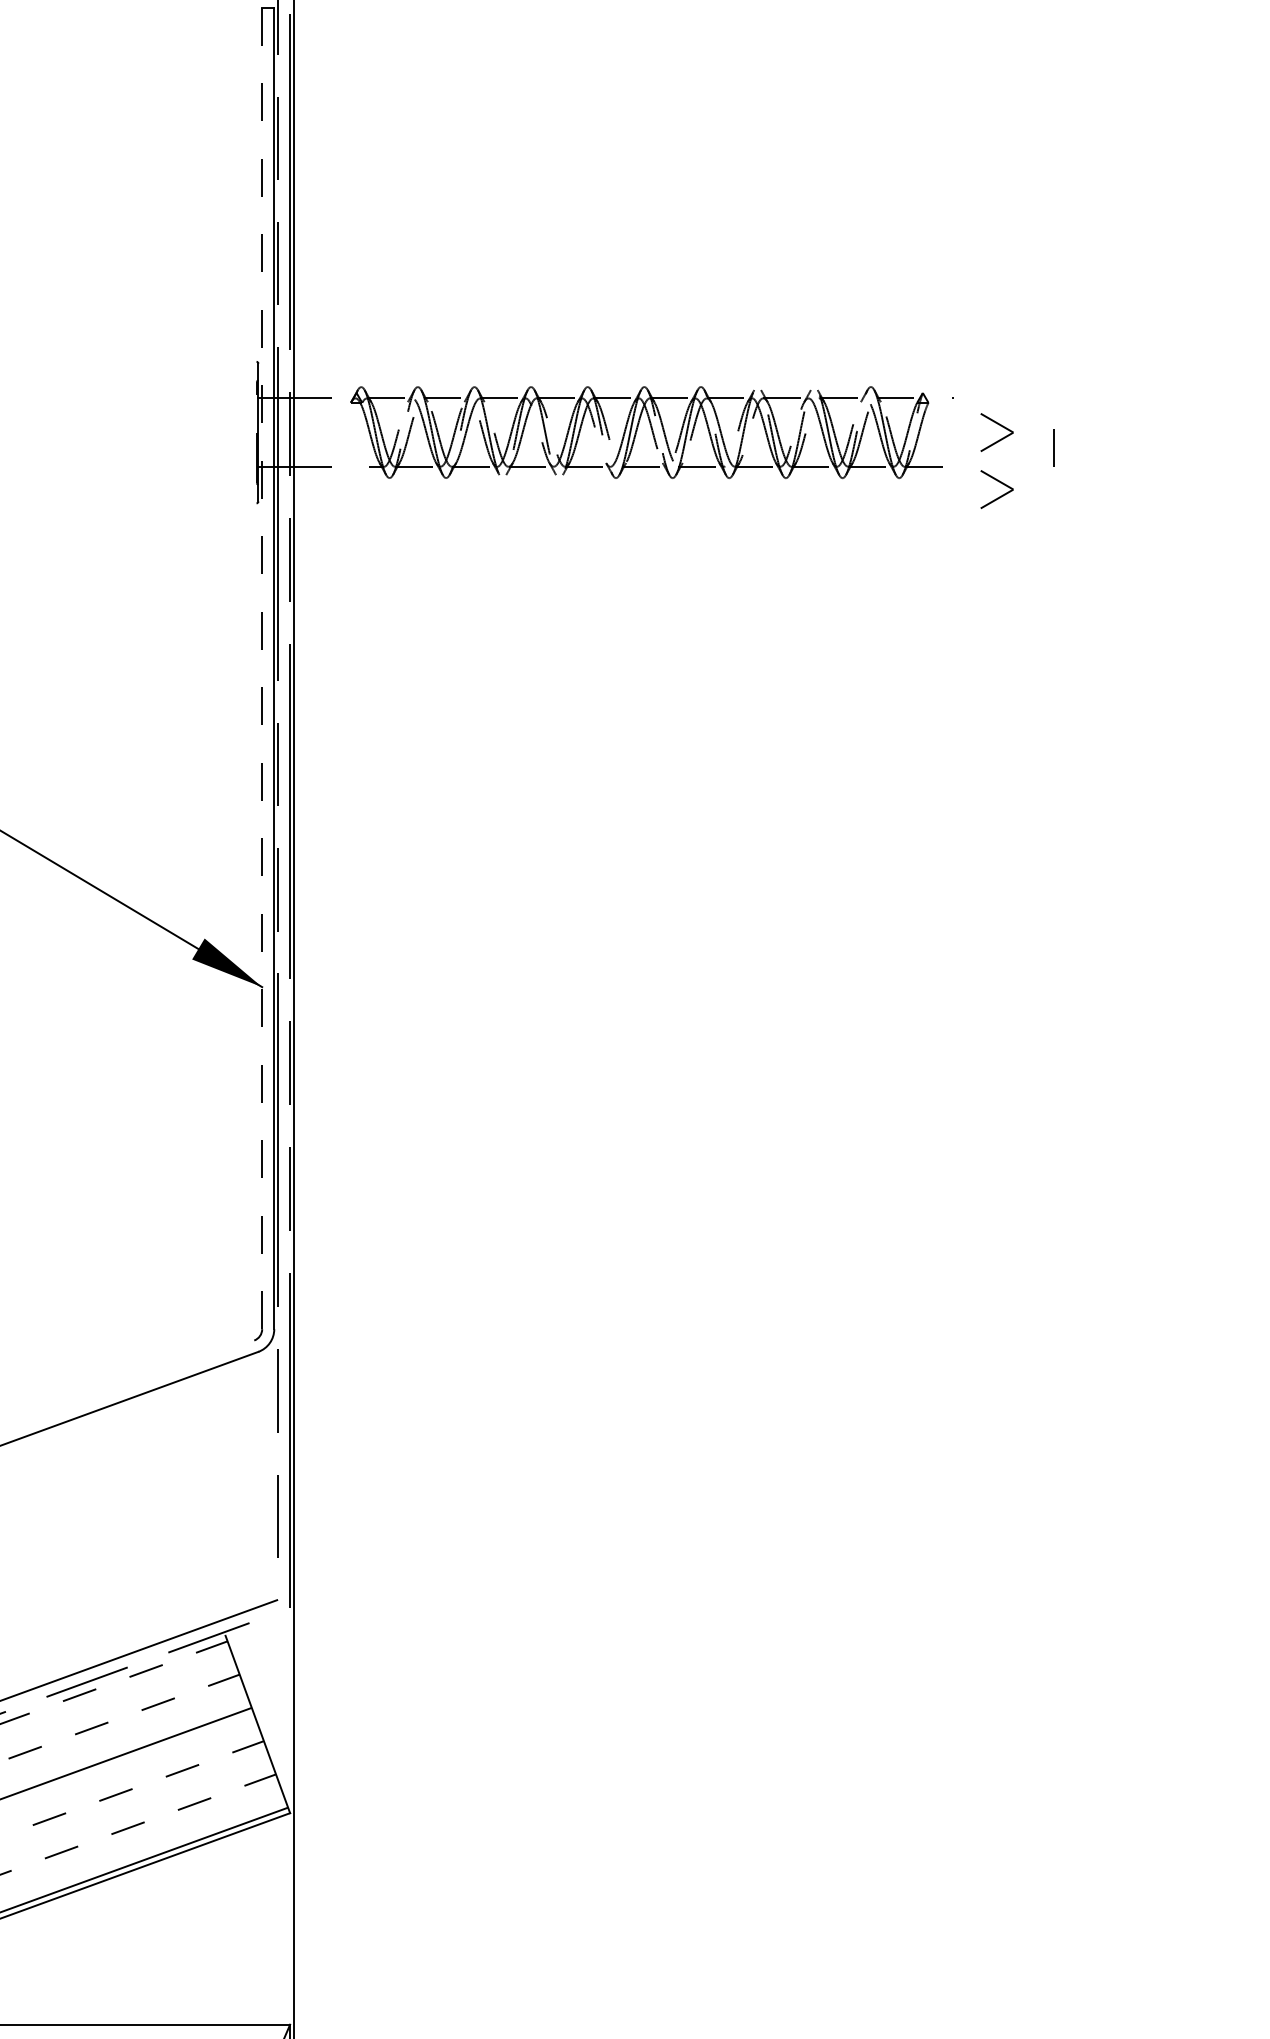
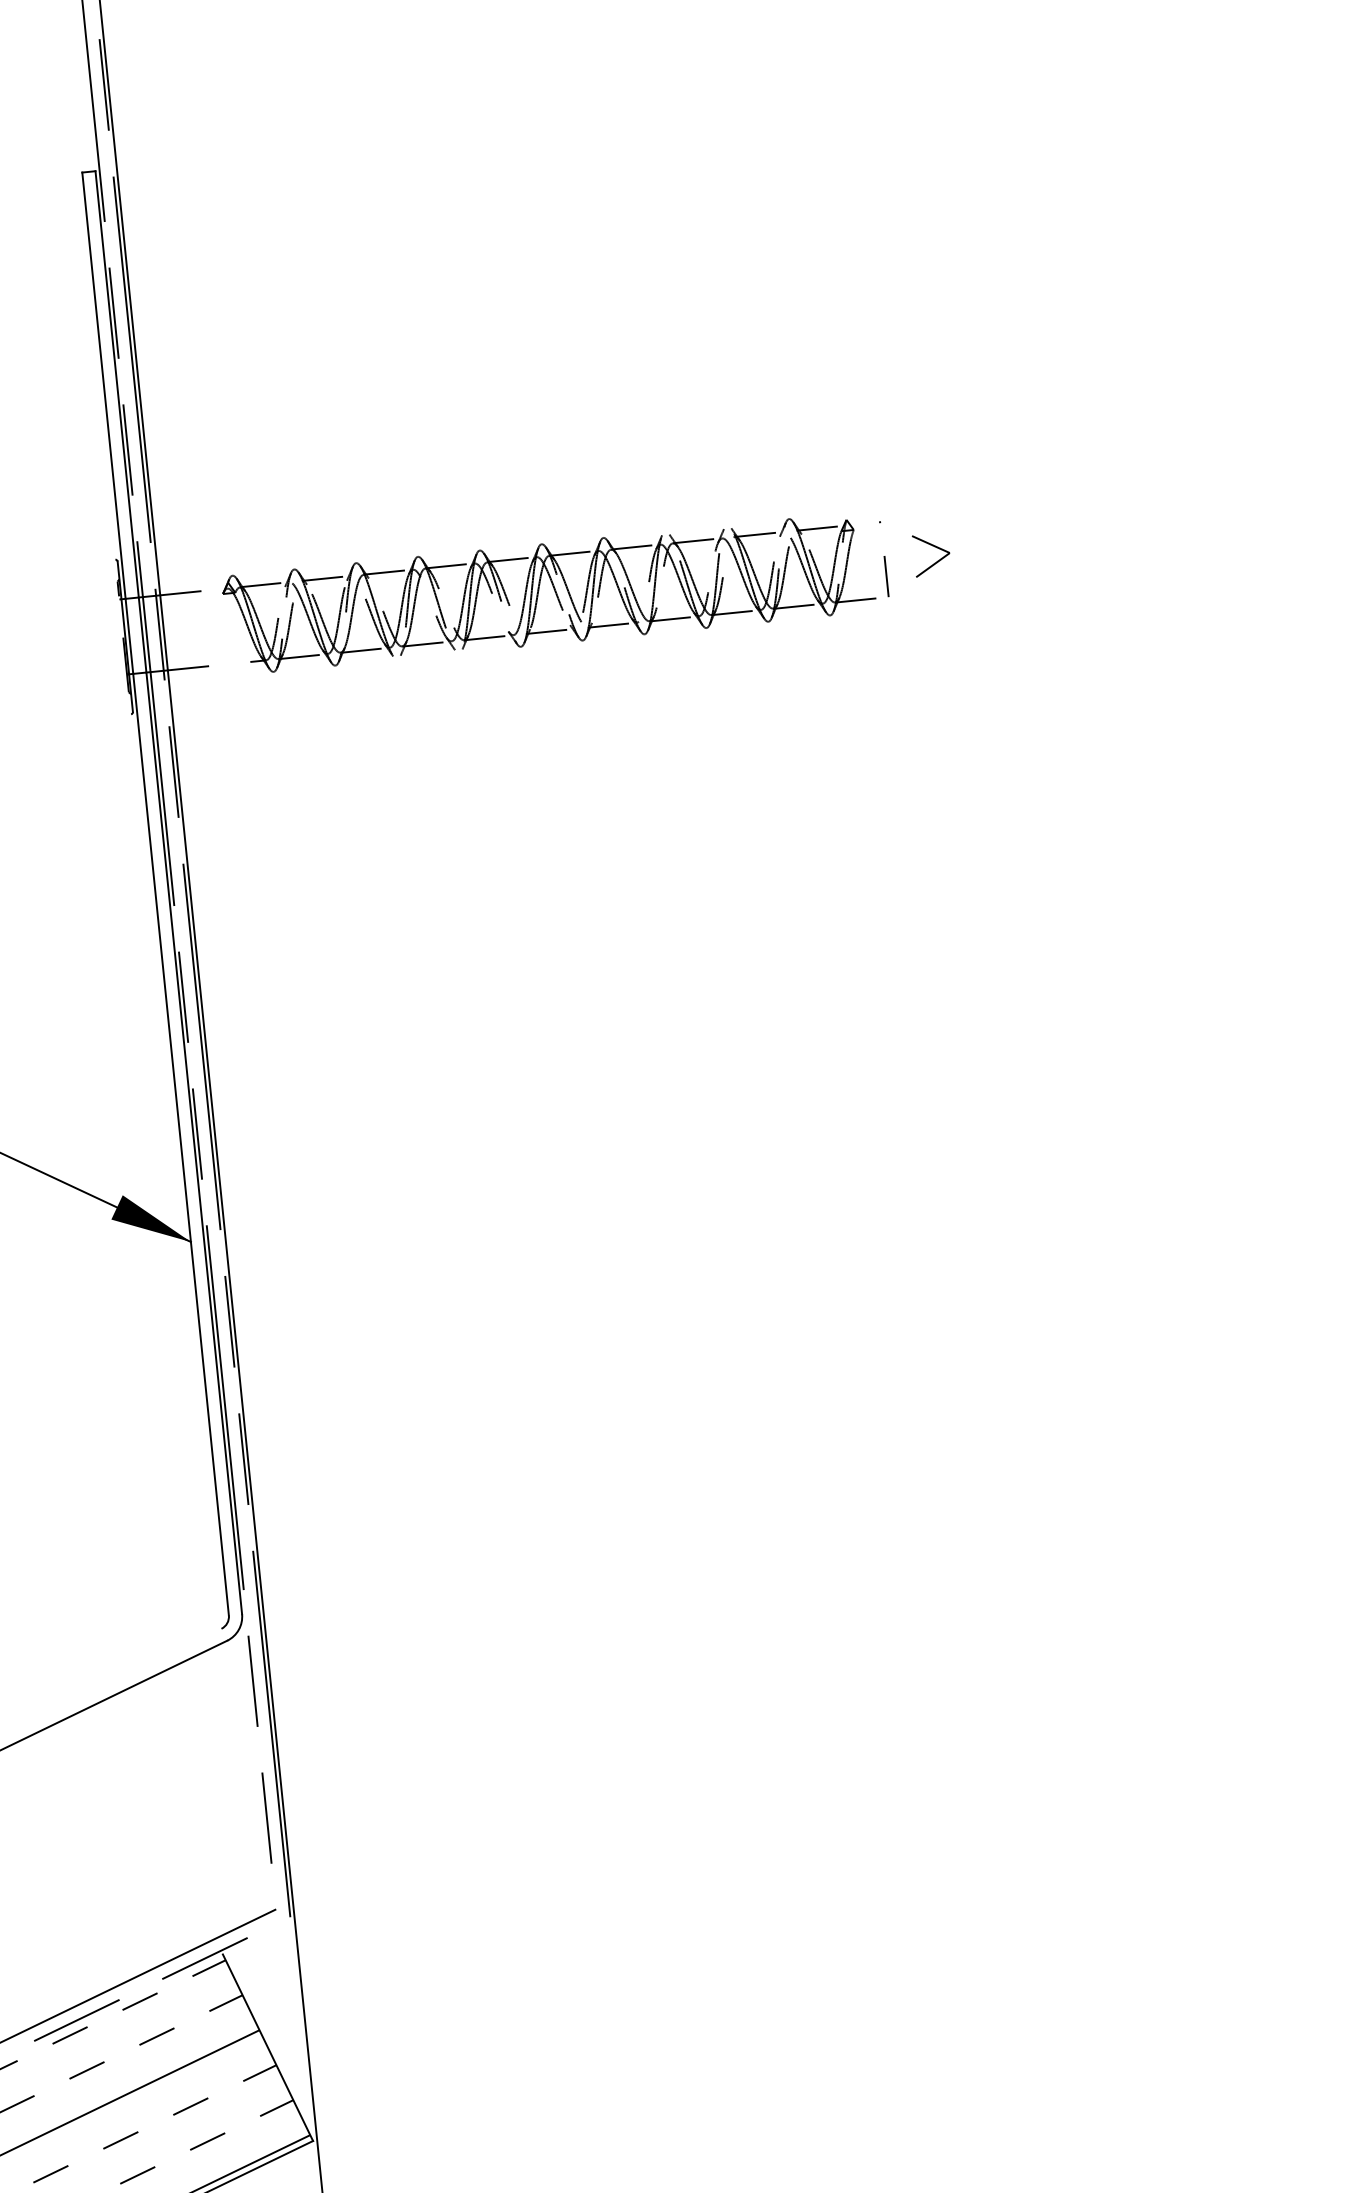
line: (1053, 447) -> (886, 575), moved
part: (1000, 483) -> (941, 610), removed
line: (262, 668) -> (155, 893), dashed -> solid

